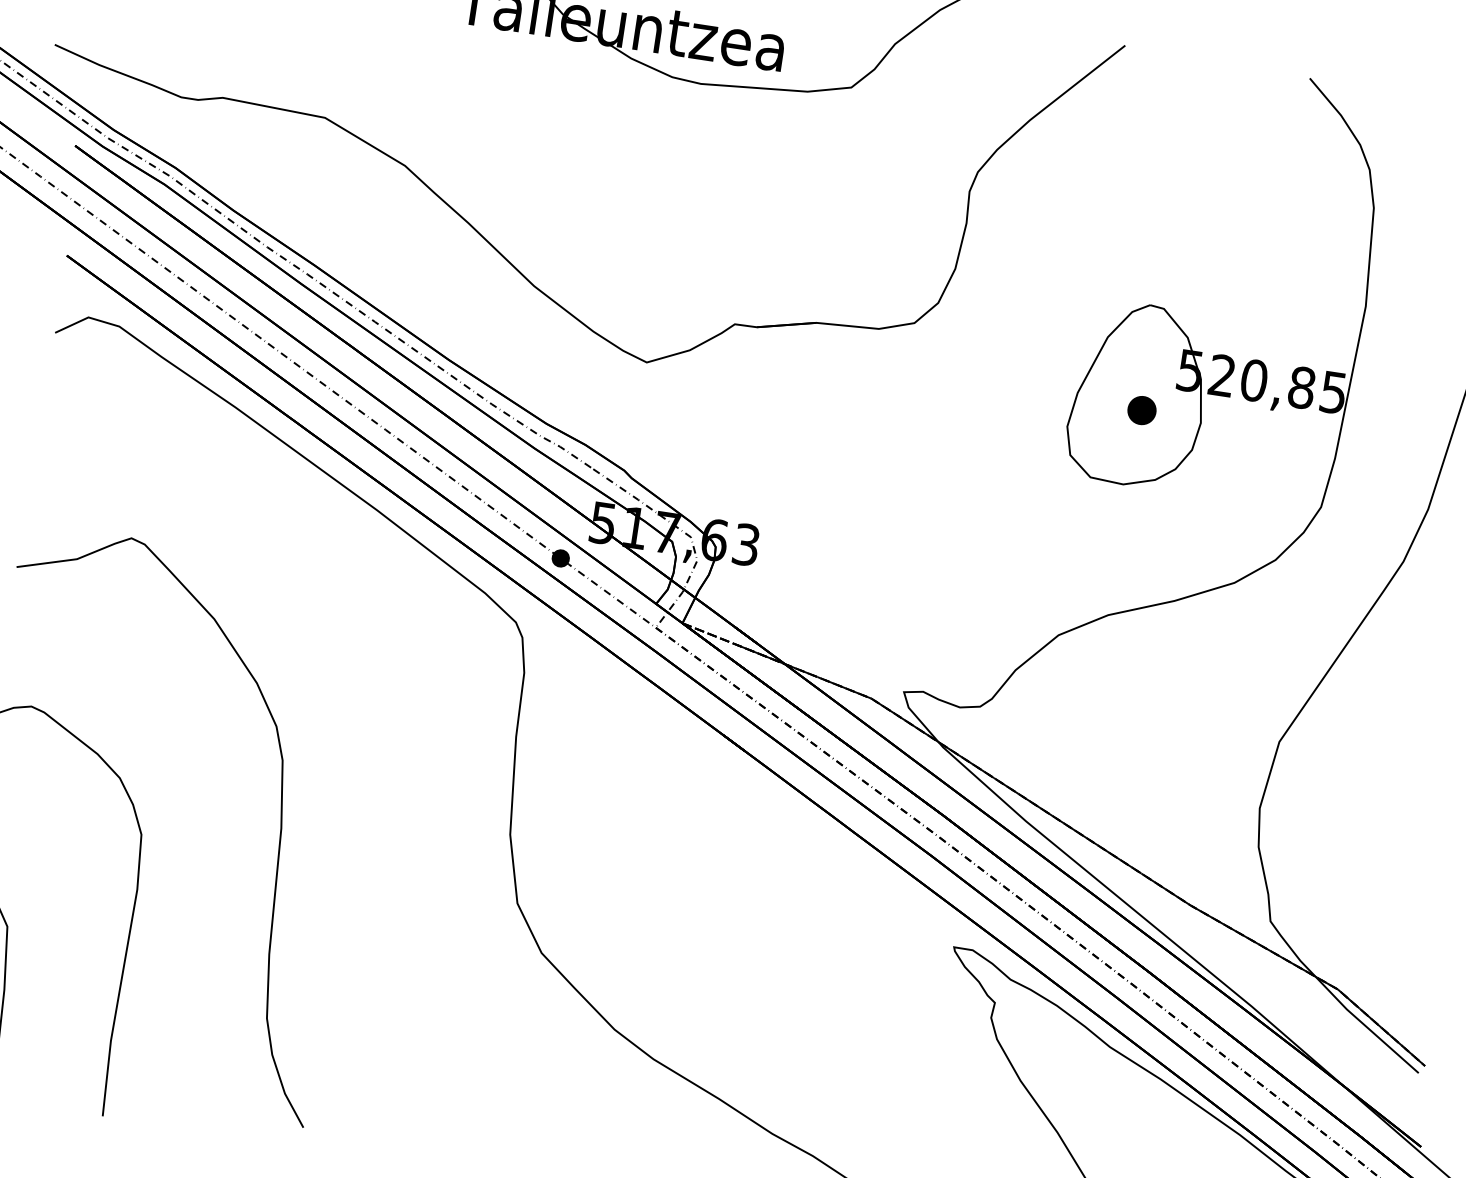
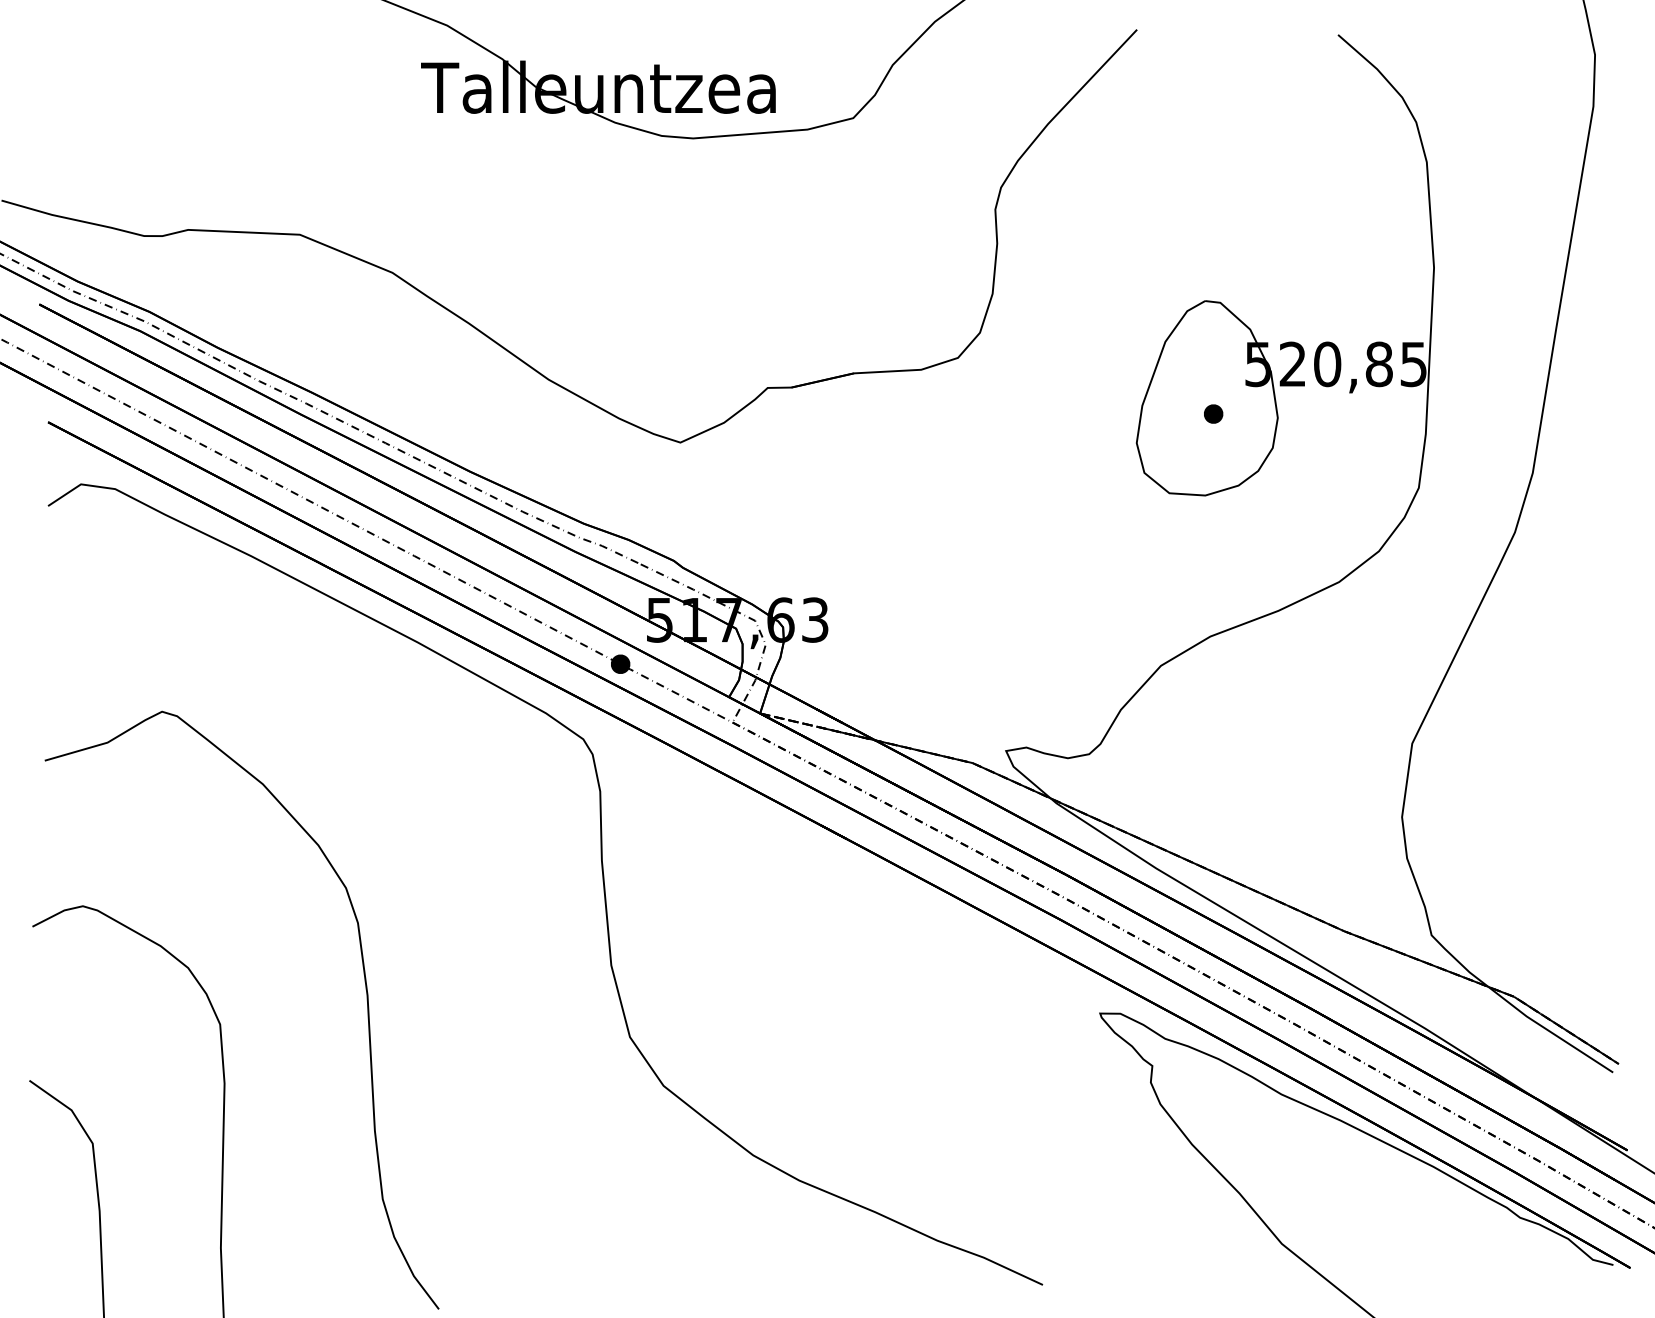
part: (1142, 409) -> (1213, 413), size x0.62

